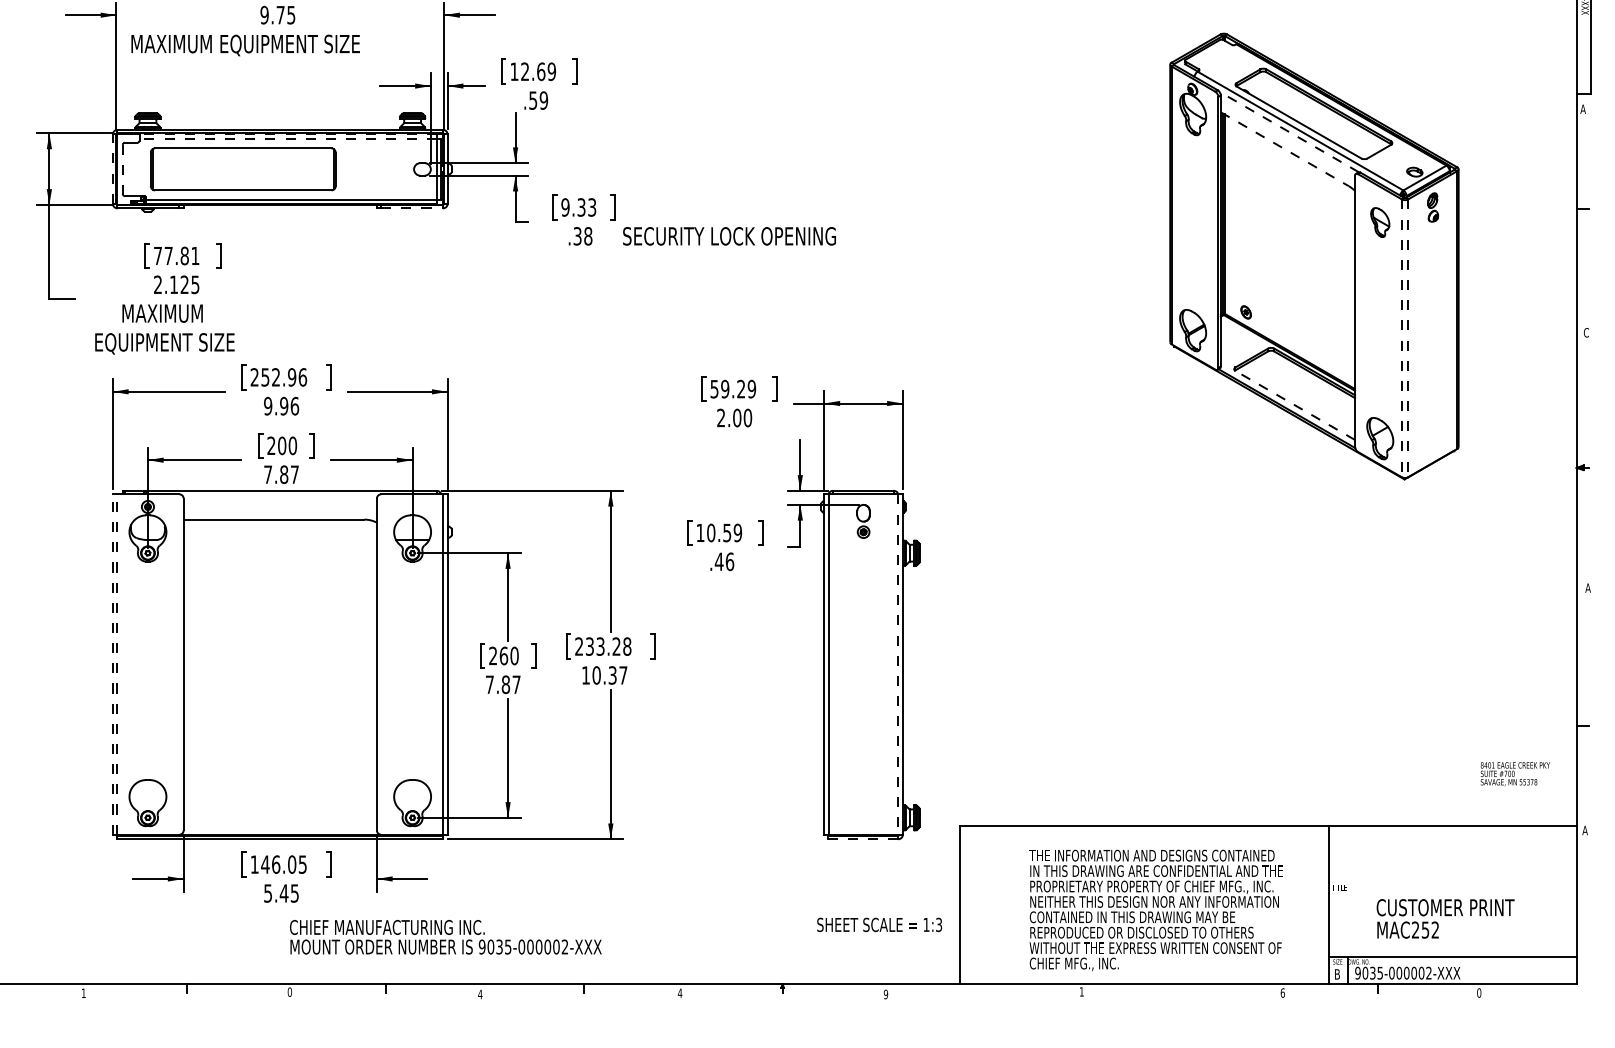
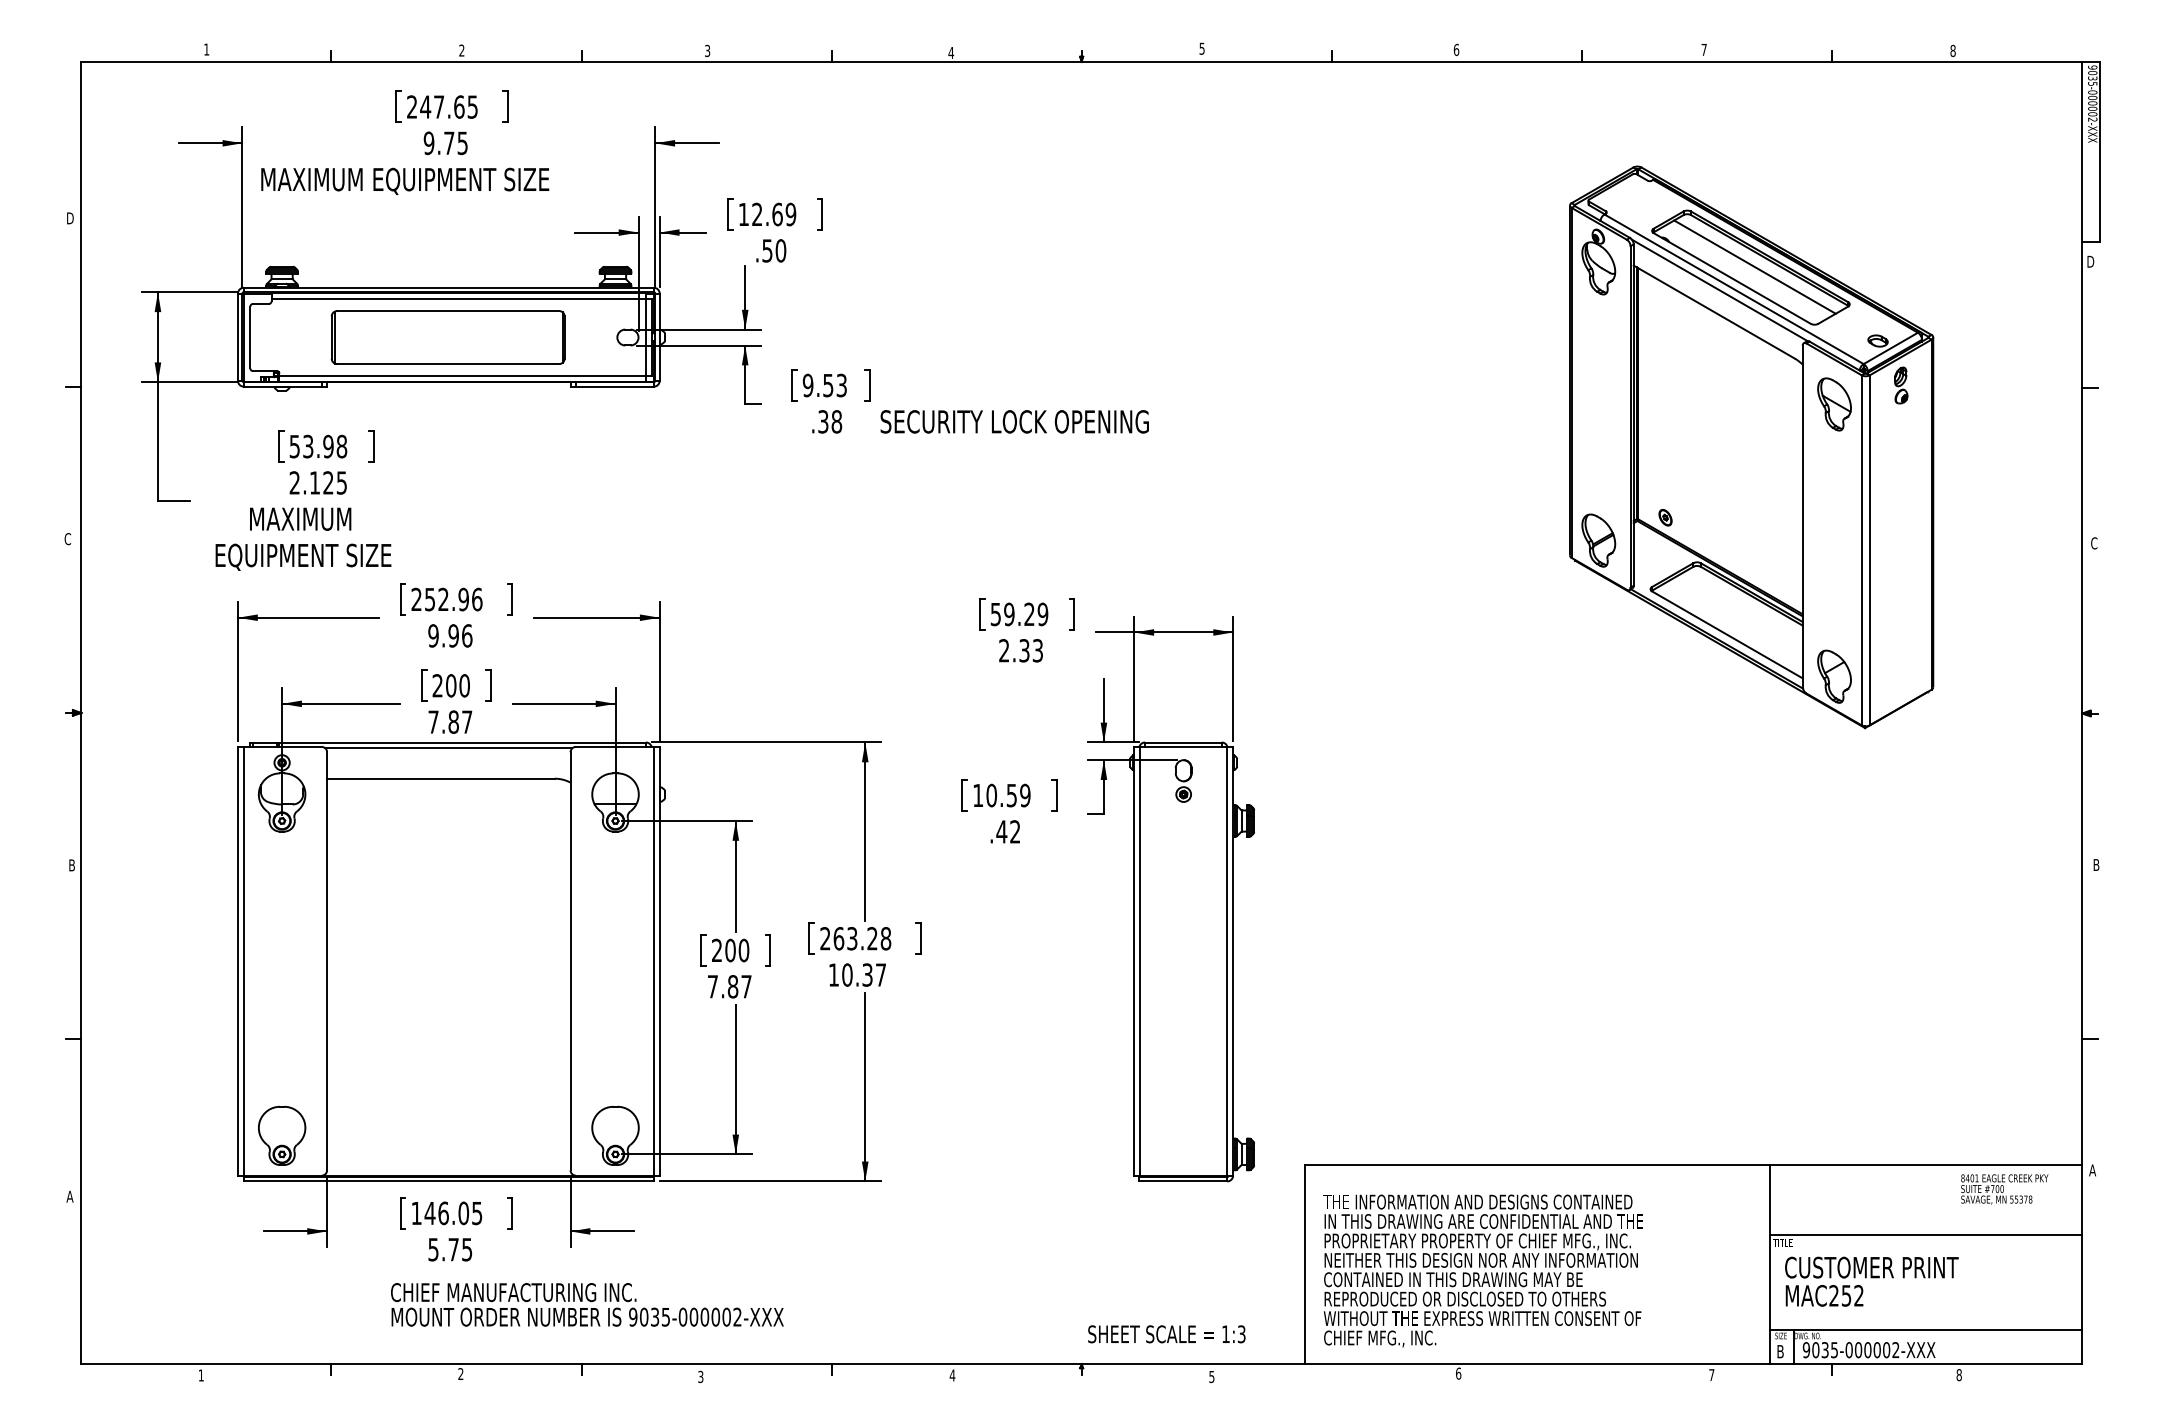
text: (543, 100) -> (780, 250), .59 -> .50
text: (1583, 109) -> (2090, 261), A -> D
line: (1316, 113) -> (1754, 266), added
line: (1288, 132) -> (1719, 290), dashed -> solid
line: (287, 134) -> (458, 293), dashed -> solid
line: (287, 139) -> (458, 299), dashed -> solid
line: (1284, 149) -> (1714, 312), dashed -> solid
line: (112, 169) -> (237, 337), dashed -> solid
line: (122, 169) -> (250, 337), dashed -> solid
part: (242, 169) -> (447, 337), moved
text: (581, 206) -> (828, 384), 9.33 -> 9.53
line: (412, 208) -> (615, 386), dashed -> solid
part: (1380, 222) -> (1834, 404), size x1.43
text: (176, 255) -> (318, 446), 77.81 -> 53.98
line: (1401, 338) -> (1861, 550), dashed -> solid
line: (1408, 338) -> (1869, 550), dashed -> solid
line: (1294, 405) -> (1726, 634), dashed -> solid
text: (742, 417) -> (1031, 650), 2.00 -> 2.33
line: (280, 495) -> (448, 748), added
text: (730, 561) -> (1015, 831), .46 -> .42
text: (1587, 587) -> (2095, 864), A -> B
text: (589, 646) -> (838, 938), 233.28 -> 263.28
text: (503, 655) -> (730, 949), 260 -> 200
line: (112, 663) -> (237, 960), dashed -> solid
line: (117, 663) -> (243, 960), dashed -> solid
line: (898, 664) -> (1227, 961), dashed -> solid
text: (1515, 774) -> (2004, 1189), moved
line: (862, 839) -> (1182, 1181), dashed -> solid
line: (1453, 881) -> (1926, 1234), added
text: (283, 893) -> (453, 1249), 5.45 -> 5.75
text: (1155, 909) -> (1482, 1270), moved
text: (1445, 918) -> (1871, 1281), moved
text: (879, 925) -> (1166, 1334), moved
text: (445, 936) -> (587, 1304), moved
text: (1081, 991) -> (1458, 1373), 1 -> 6
text: (289, 992) -> (460, 1374), 0 -> 2
text: (1478, 992) -> (1958, 1374), 0 -> 8
text: (1282, 993) -> (1711, 1375), 6 -> 7
text: (480, 994) -> (700, 1376), 4 -> 3
text: (885, 994) -> (1211, 1376), 9 -> 5

